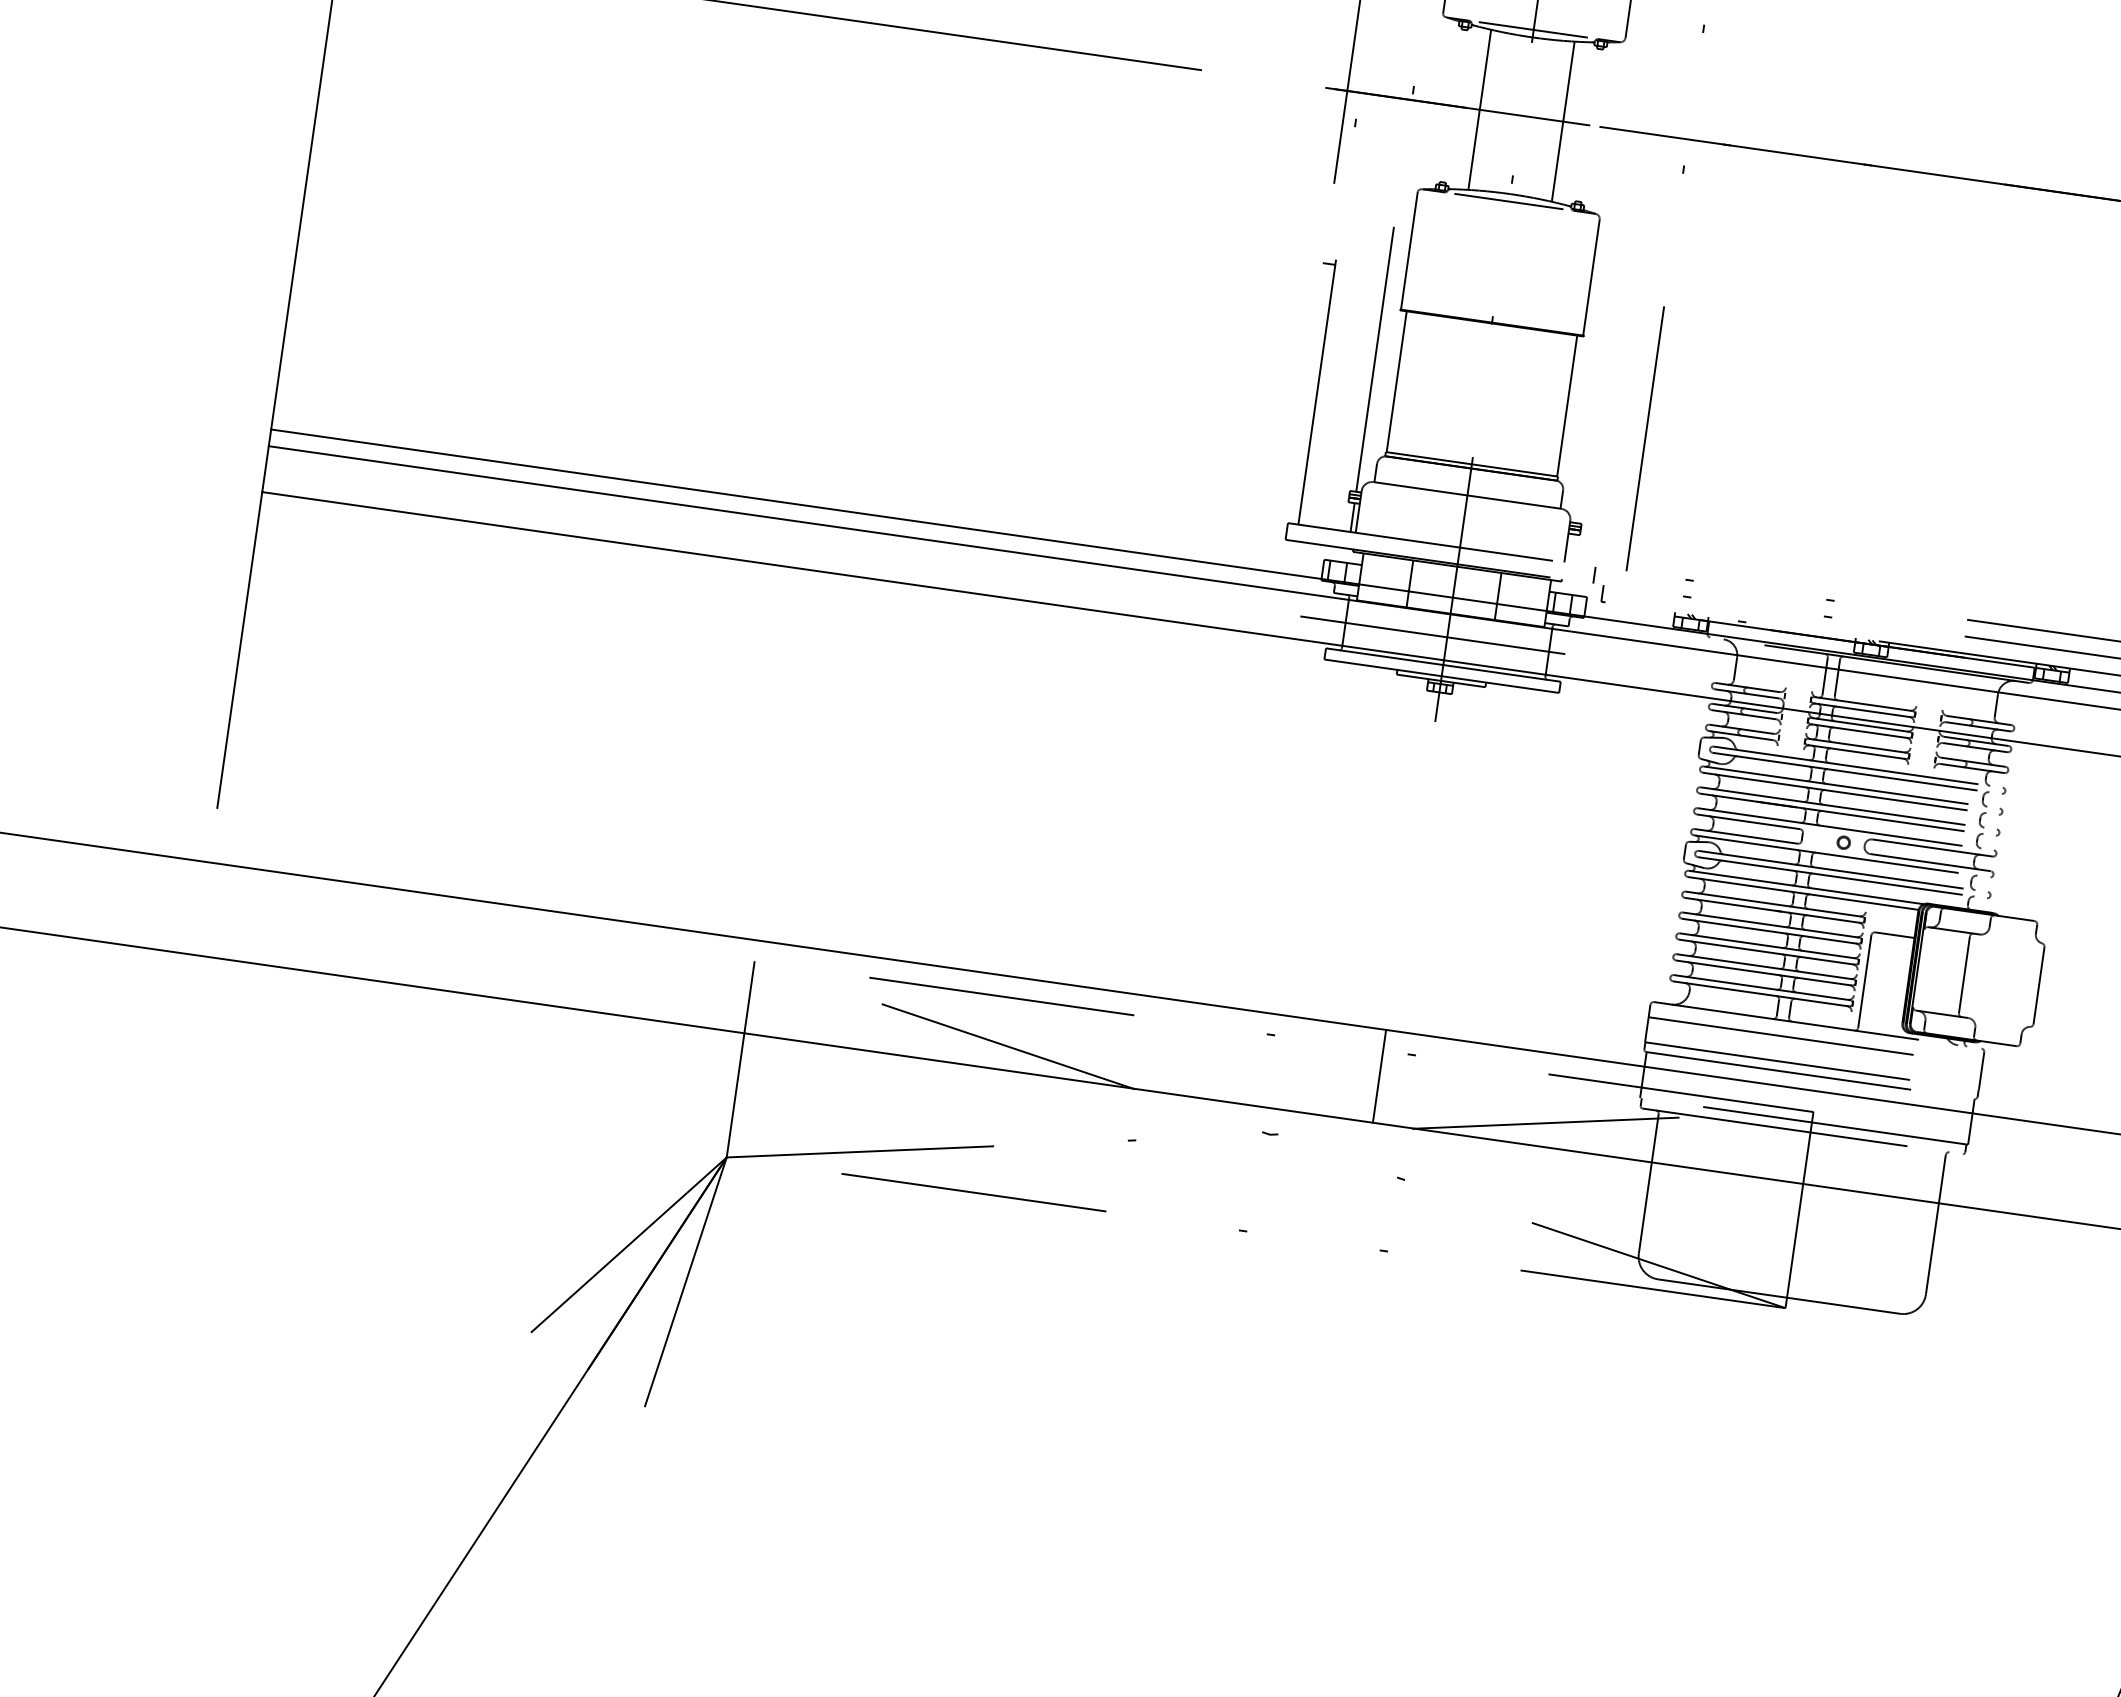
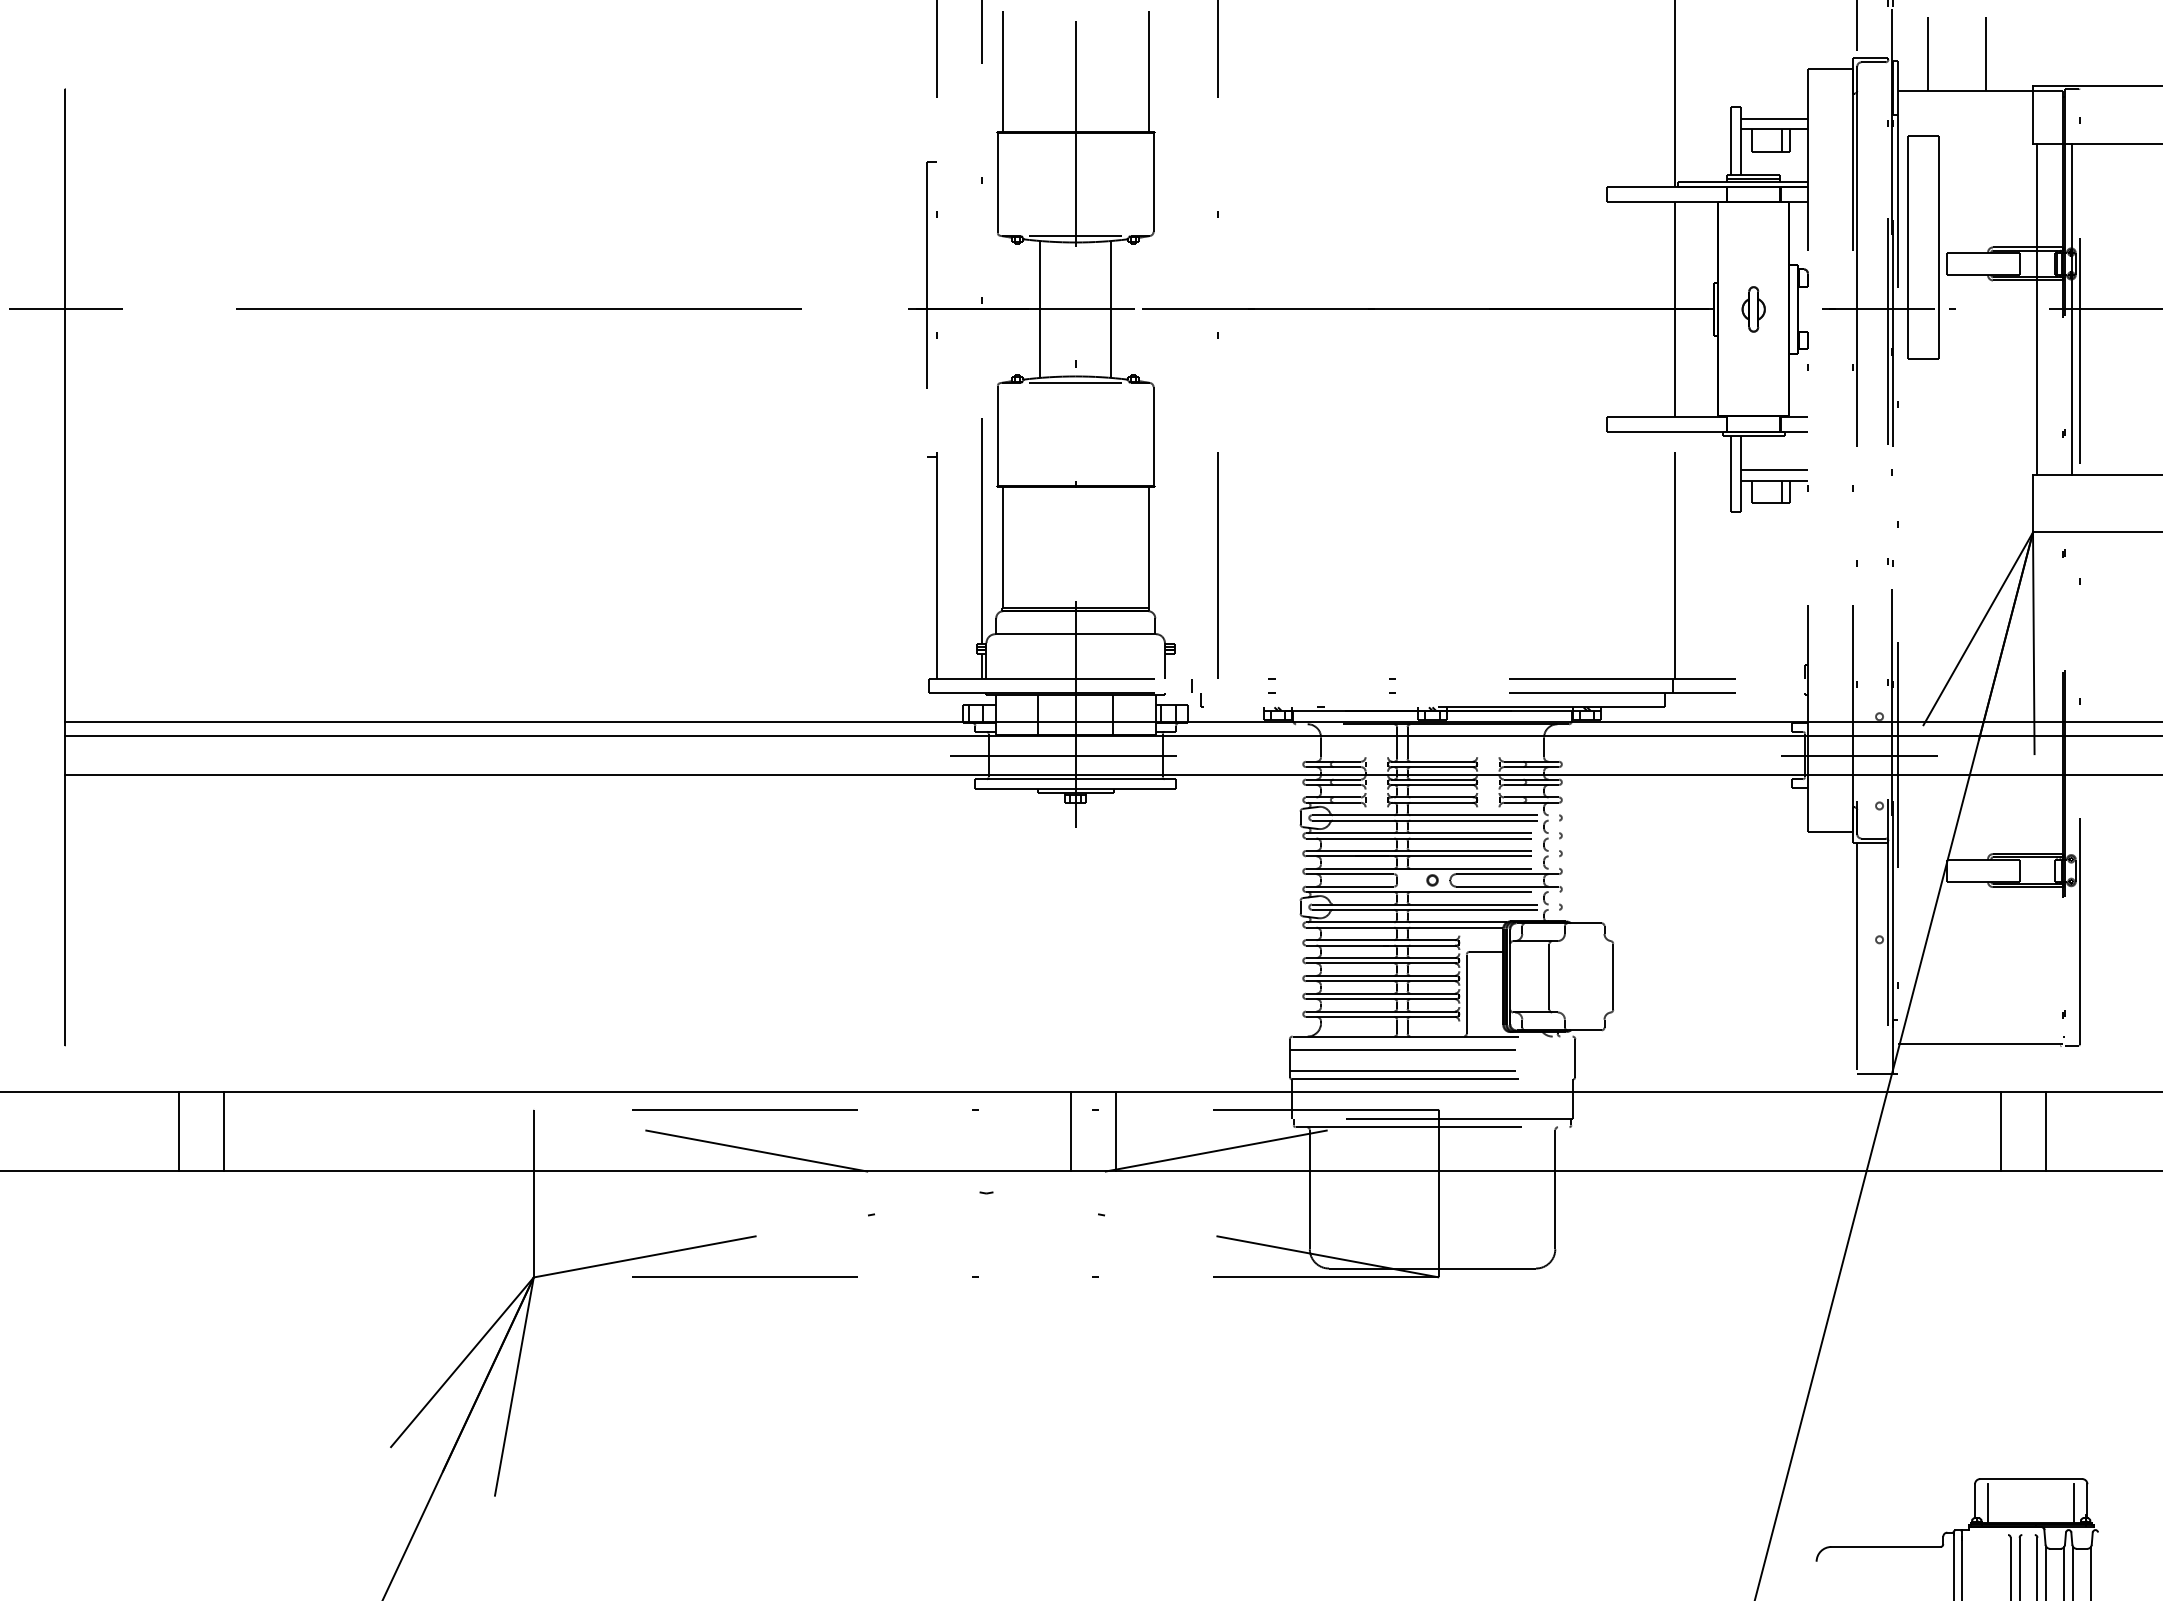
line: (336, 927) -> (179, 1131), added
line: (388, 935) -> (223, 1131), added
line: (1431, 1083) -> (1115, 1131), added

